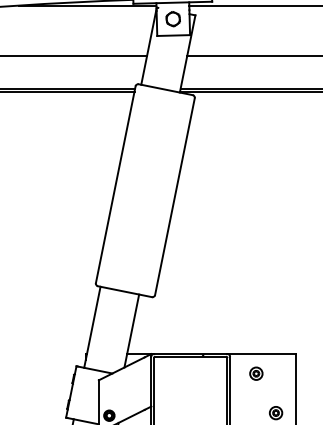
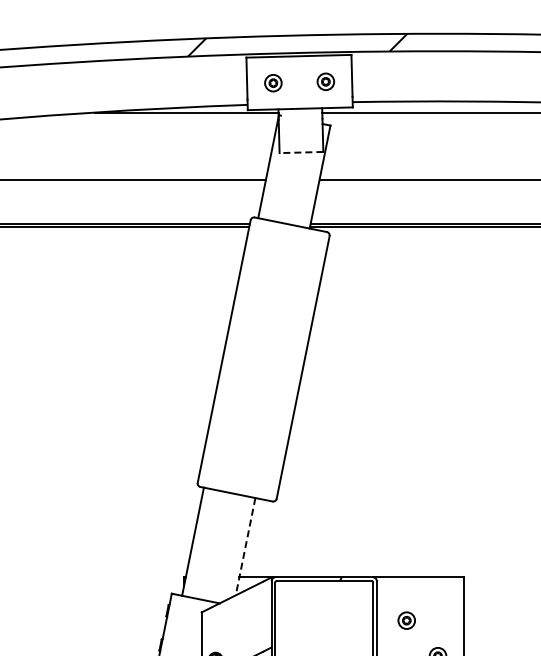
part: (172, 19) -> (300, 130), removed
line: (173, 35) -> (301, 152), solid -> dashed
line: (131, 330) -> (245, 546), solid -> dashed
part: (256, 373) -> (406, 620), moved

